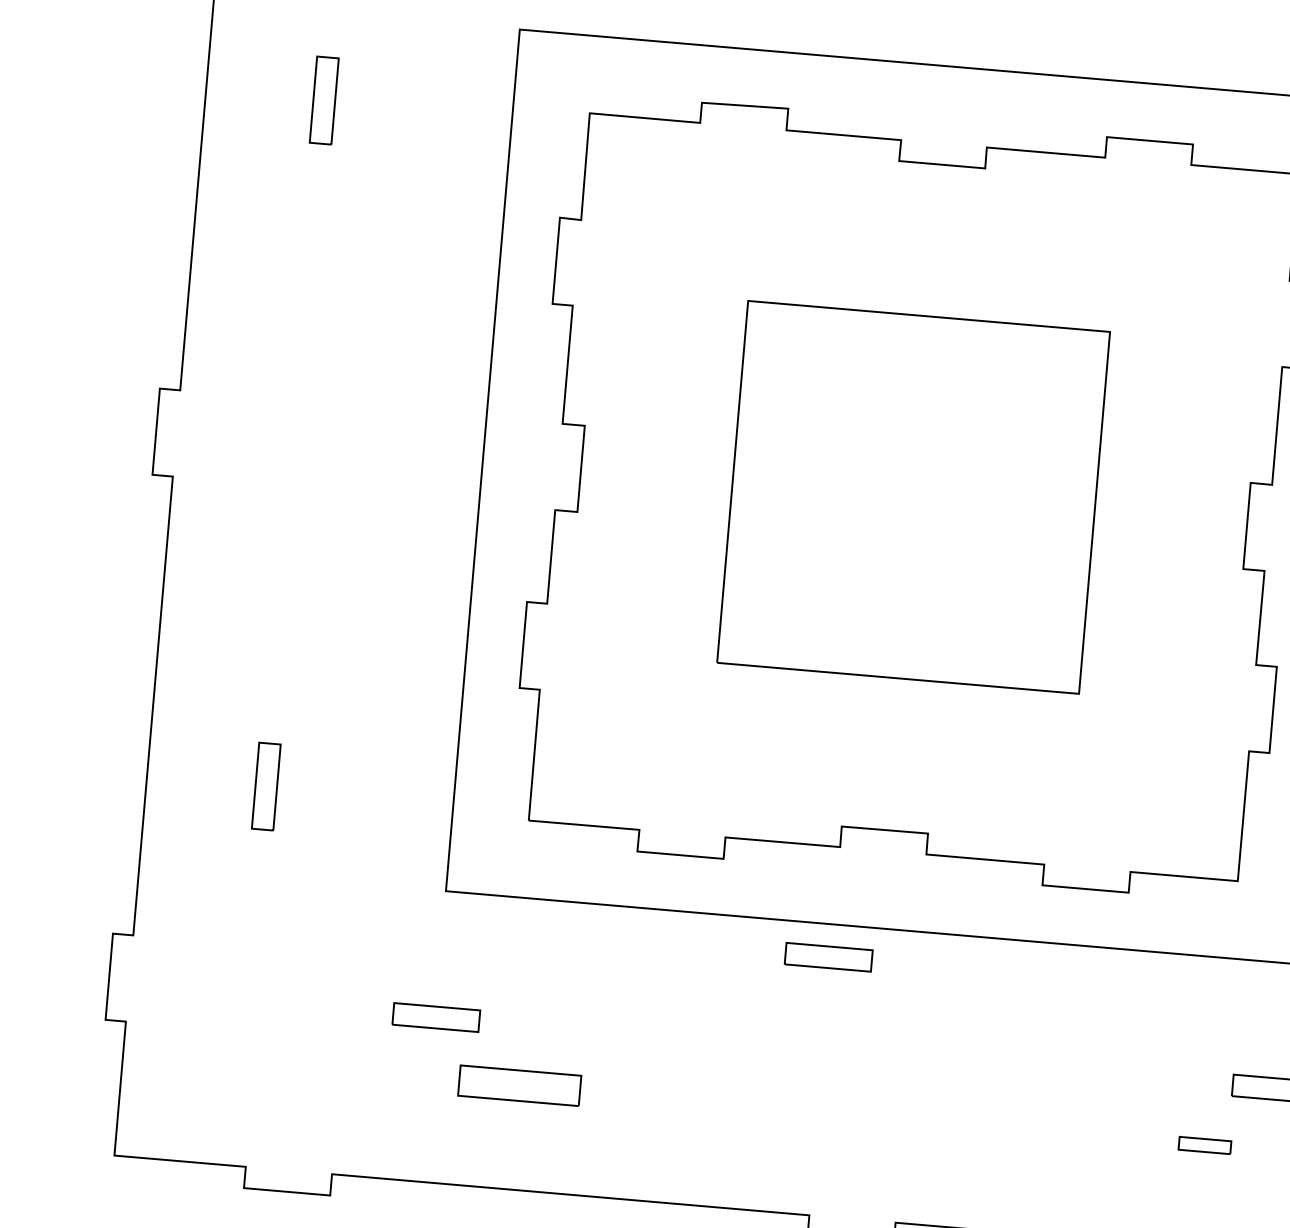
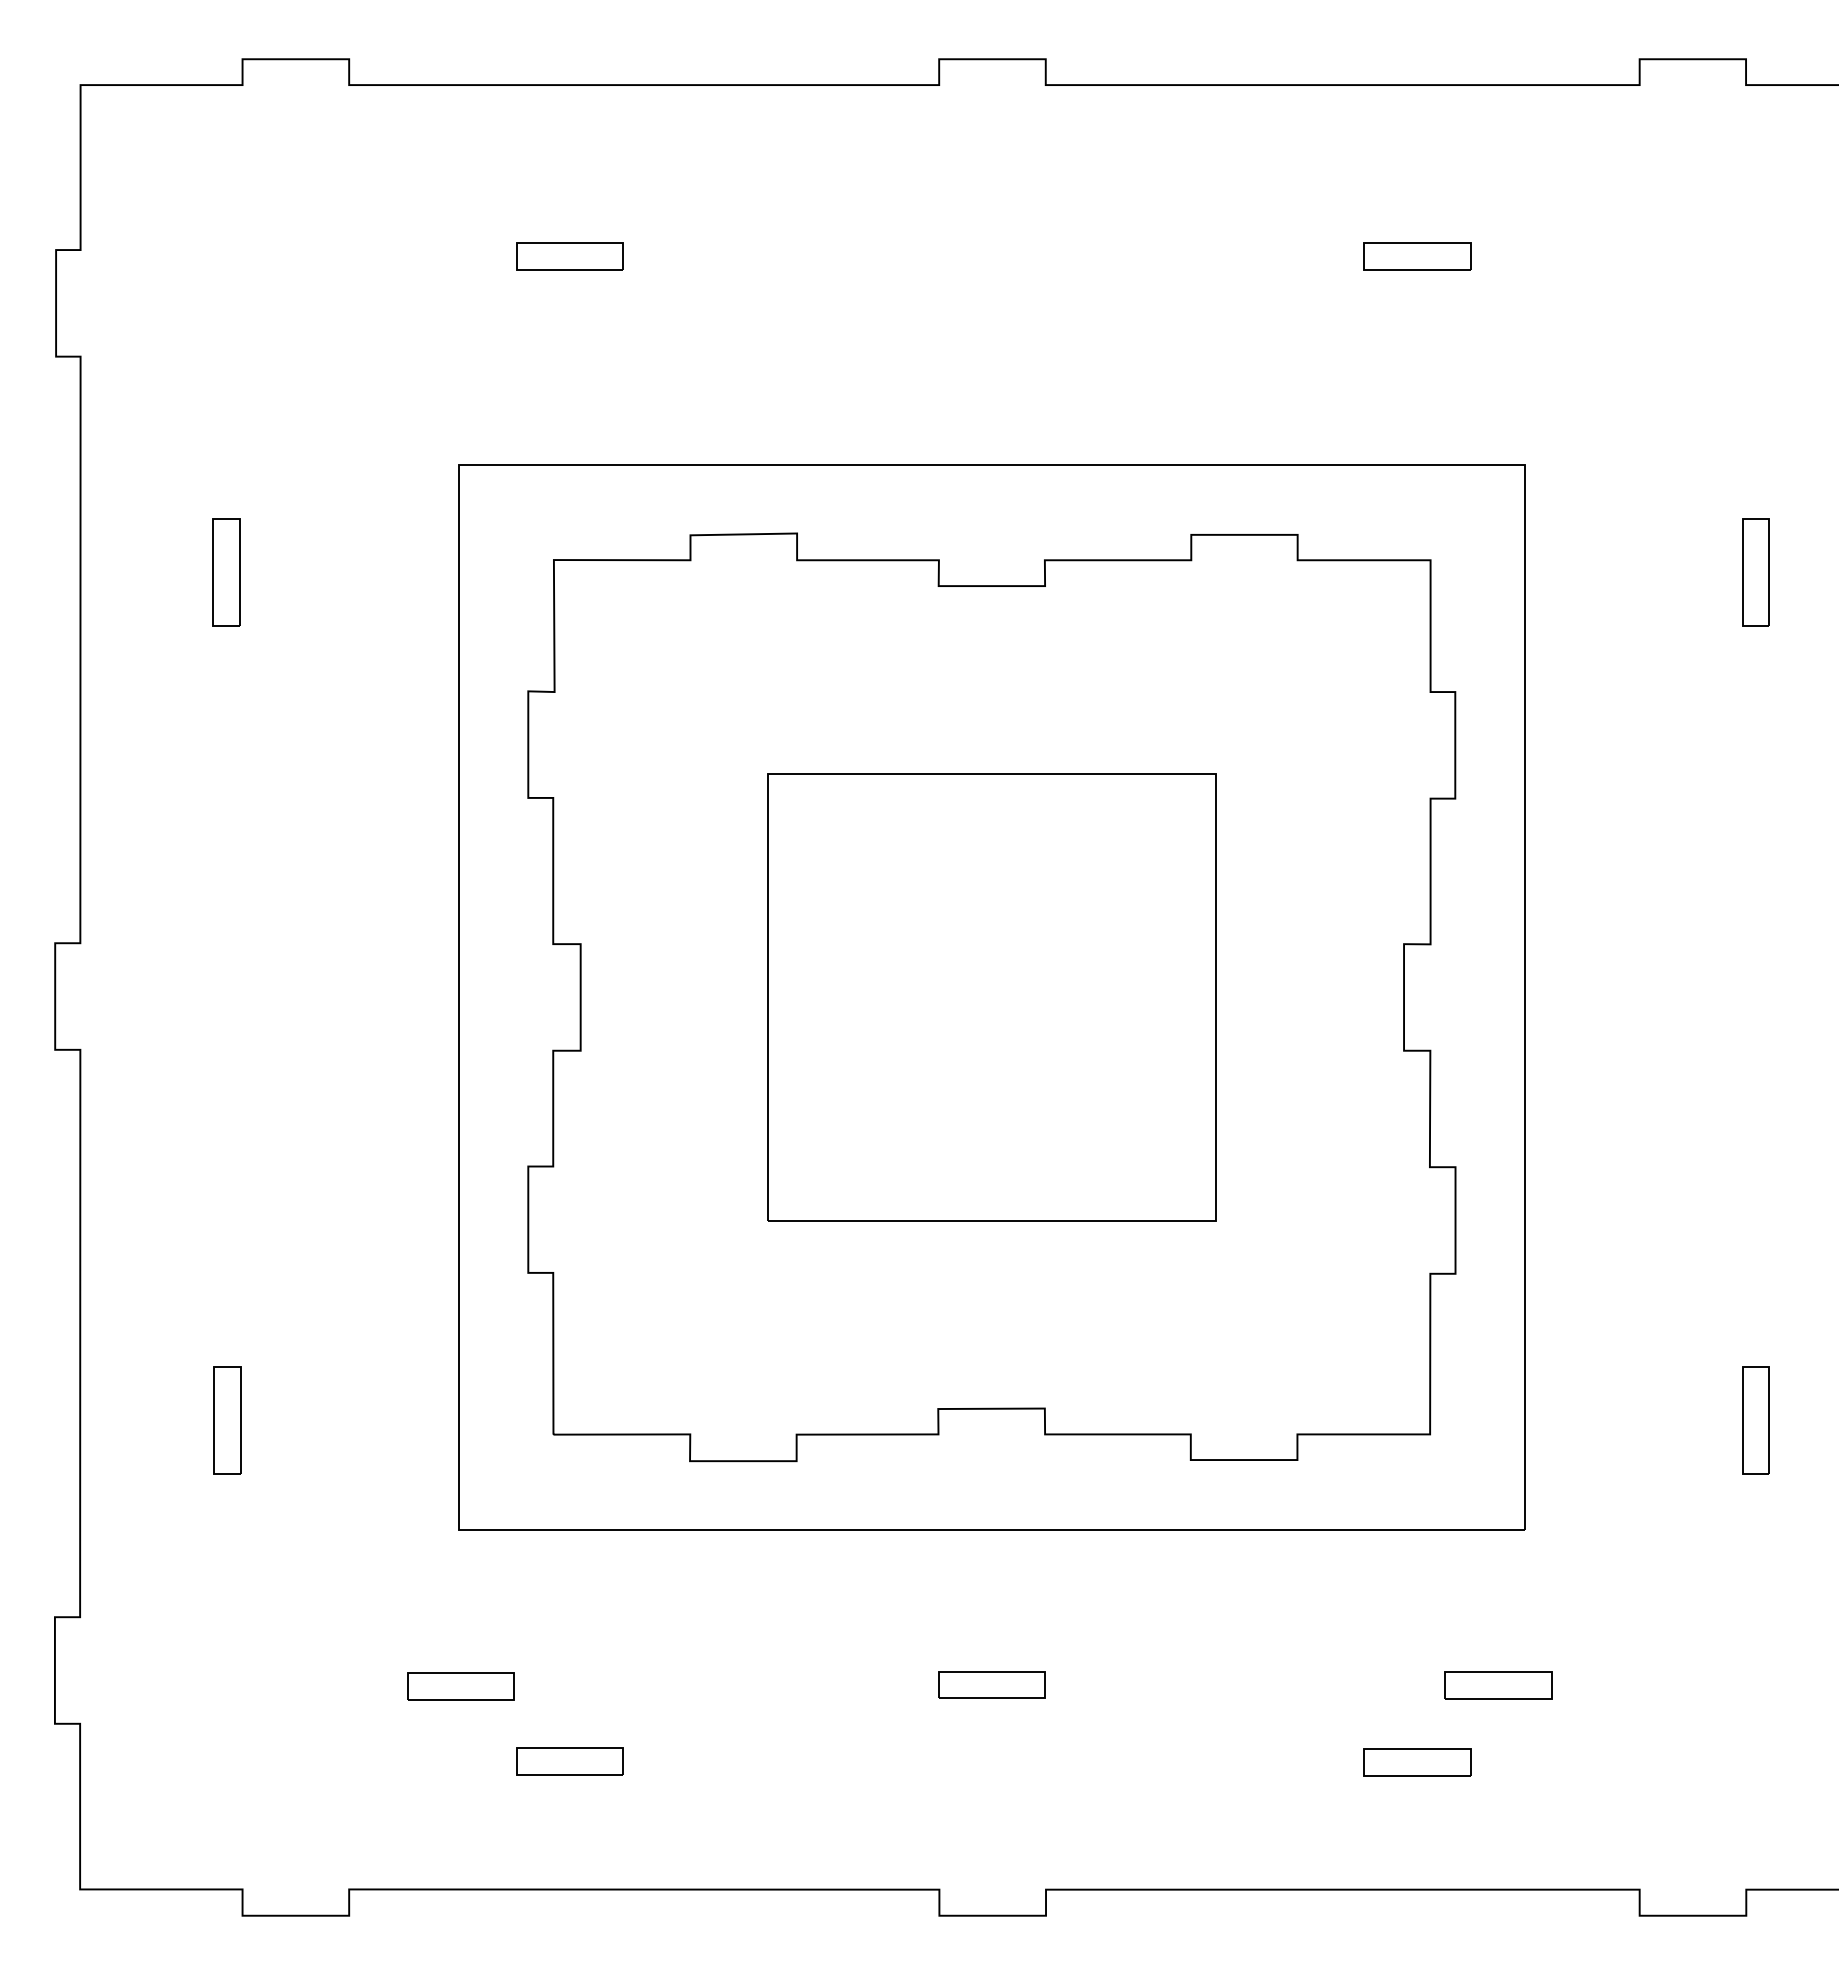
part: (828, 956) -> (991, 1684), moved
part: (519, 1086) -> (569, 1761), size x0.71
part: (1204, 1145) -> (1417, 1762), size x1.67

